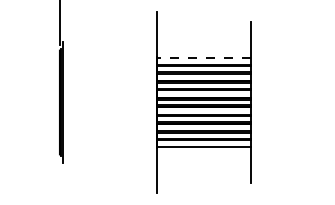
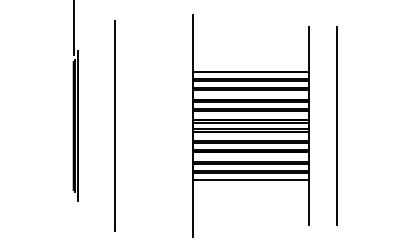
line: (203, 58) -> (250, 71), dashed -> solid
line: (93, 102) -> (114, 125), added
line: (273, 102) -> (336, 126), added

